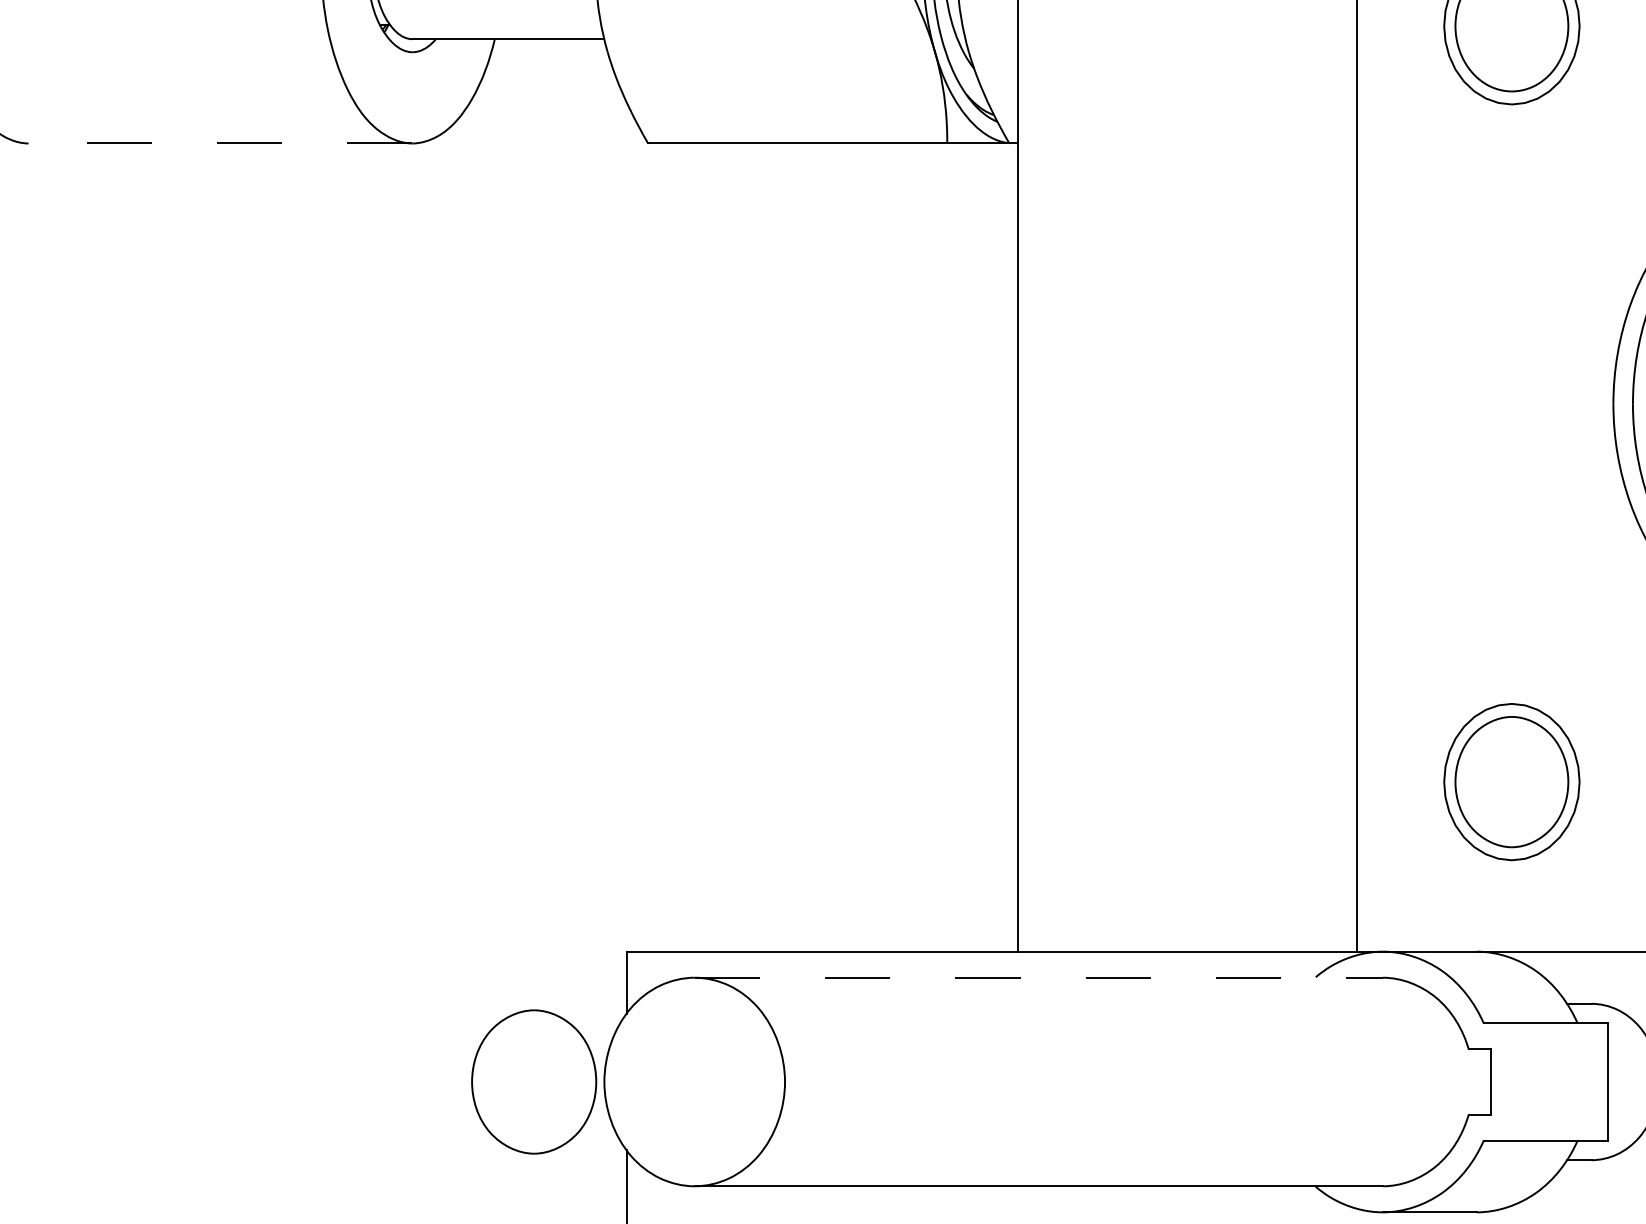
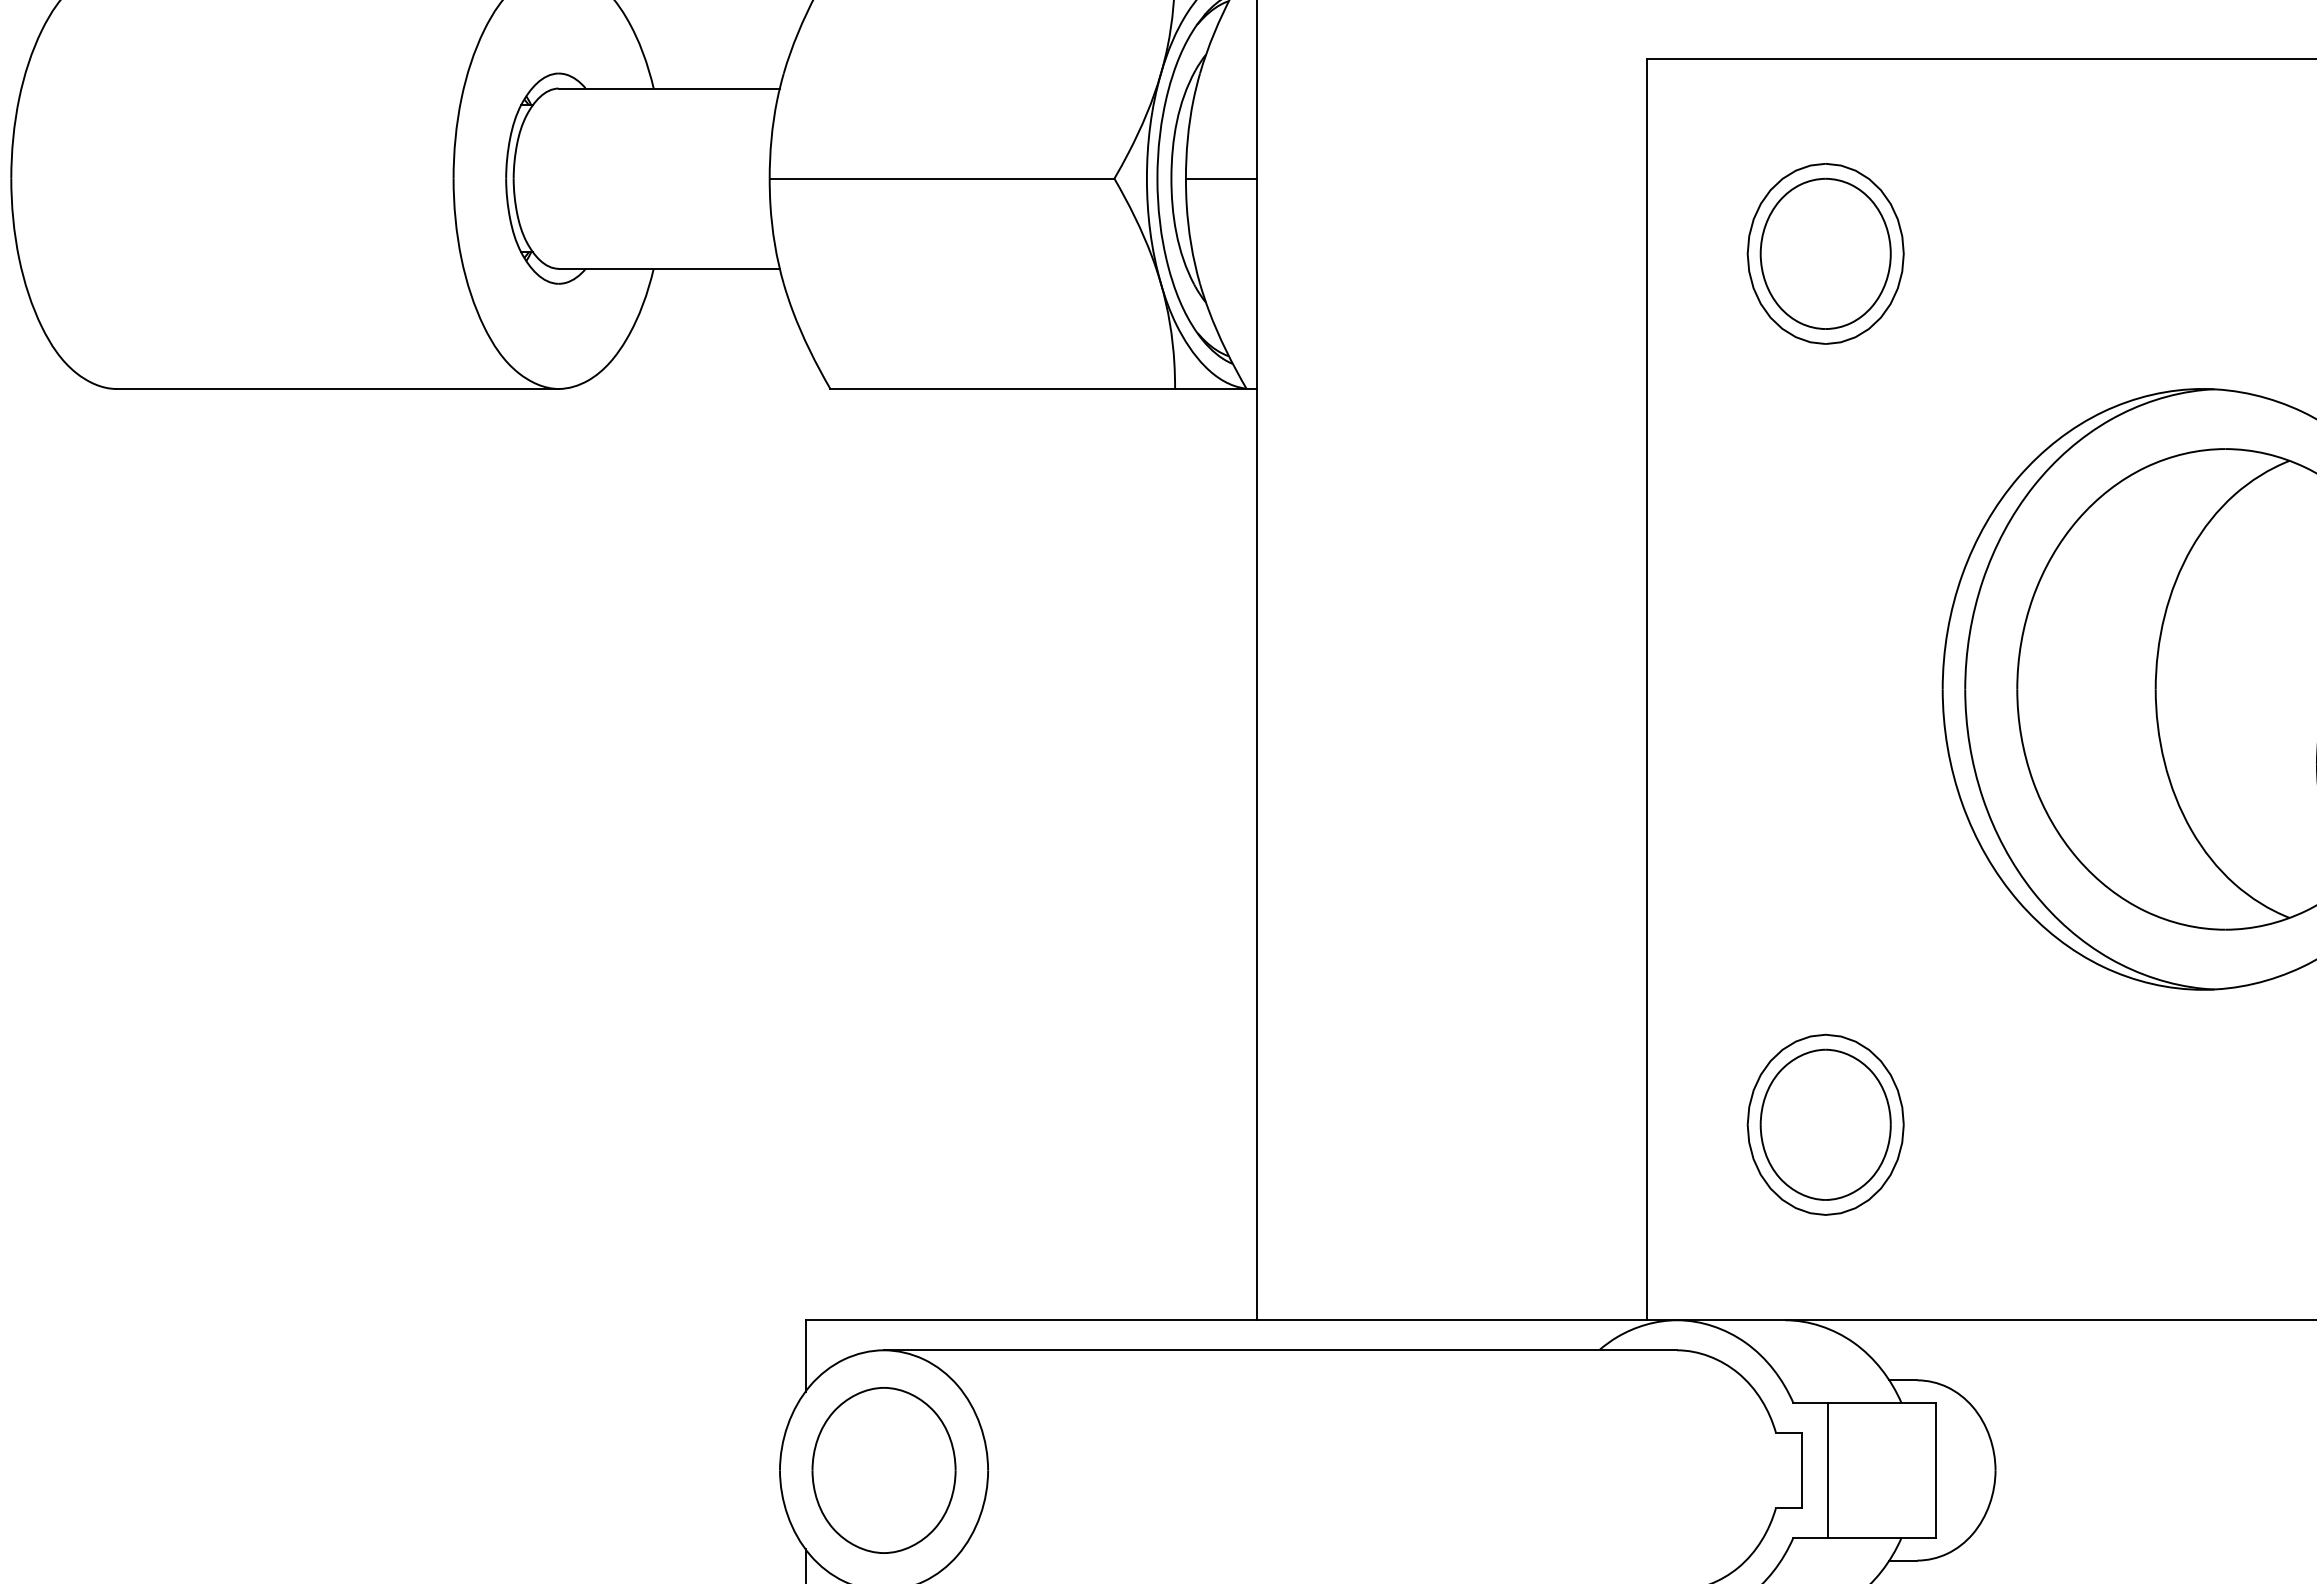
line: (220, 143) -> (337, 388), dashed -> solid
line: (1038, 977) -> (1280, 1350), dashed -> solid
part: (533, 1082) -> (883, 1470), moved
line: (1514, 1082) -> (1828, 1470), added

